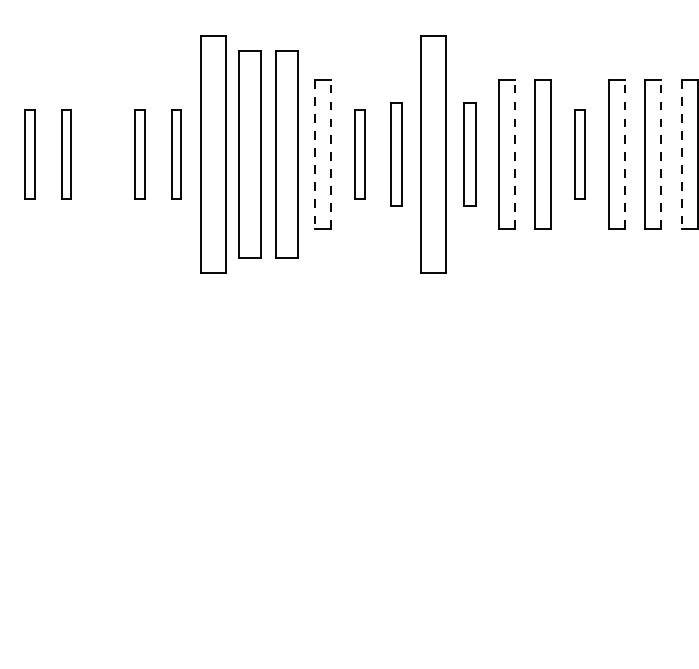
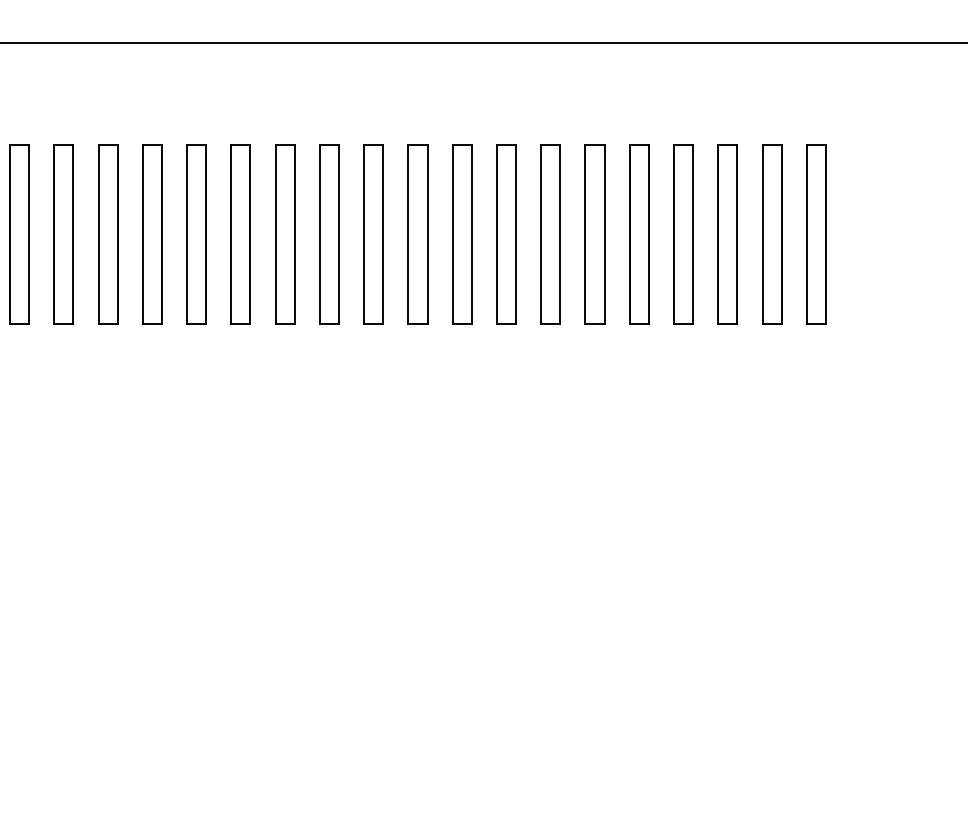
part: (30, 154) -> (19, 234), size x1.67
part: (66, 154) -> (63, 234), size x1.67
part: (103, 154) -> (108, 234), added
part: (140, 154) -> (152, 234), size x1.67
part: (176, 154) -> (196, 234), size x1.67
part: (213, 154) -> (240, 234), size x0.62
part: (250, 154) -> (285, 234), size x0.71
part: (286, 154) -> (329, 234), size x0.71
line: (315, 154) -> (364, 234), dashed -> solid
line: (331, 154) -> (383, 234), dashed -> solid
part: (359, 154) -> (417, 234), size x1.67
part: (396, 154) -> (462, 234), size x1.43
part: (433, 154) -> (506, 234), size x0.62
part: (469, 154) -> (550, 234), size x1.43
line: (514, 154) -> (604, 234), dashed -> solid
part: (579, 154) -> (683, 234), size x1.67
line: (624, 154) -> (737, 234), dashed -> solid
line: (661, 154) -> (781, 234), dashed -> solid
line: (681, 154) -> (806, 234), dashed -> solid

